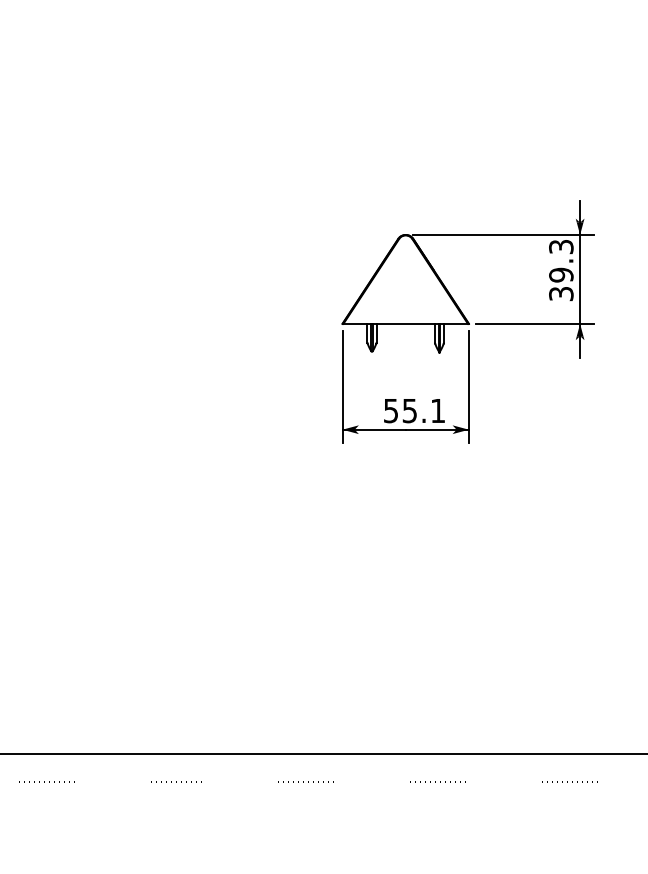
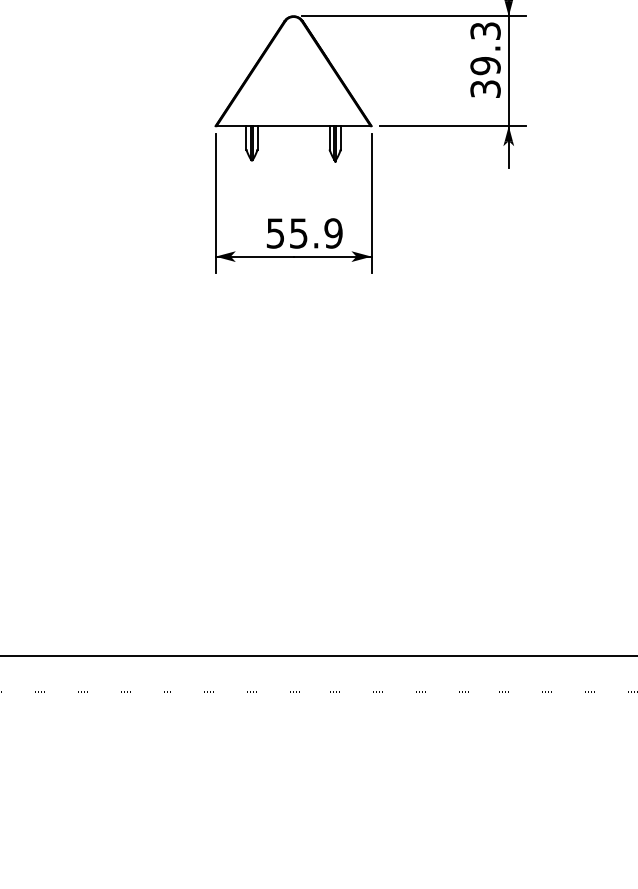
text: (437, 410) -> (332, 232), 55.1 -> 55.9

